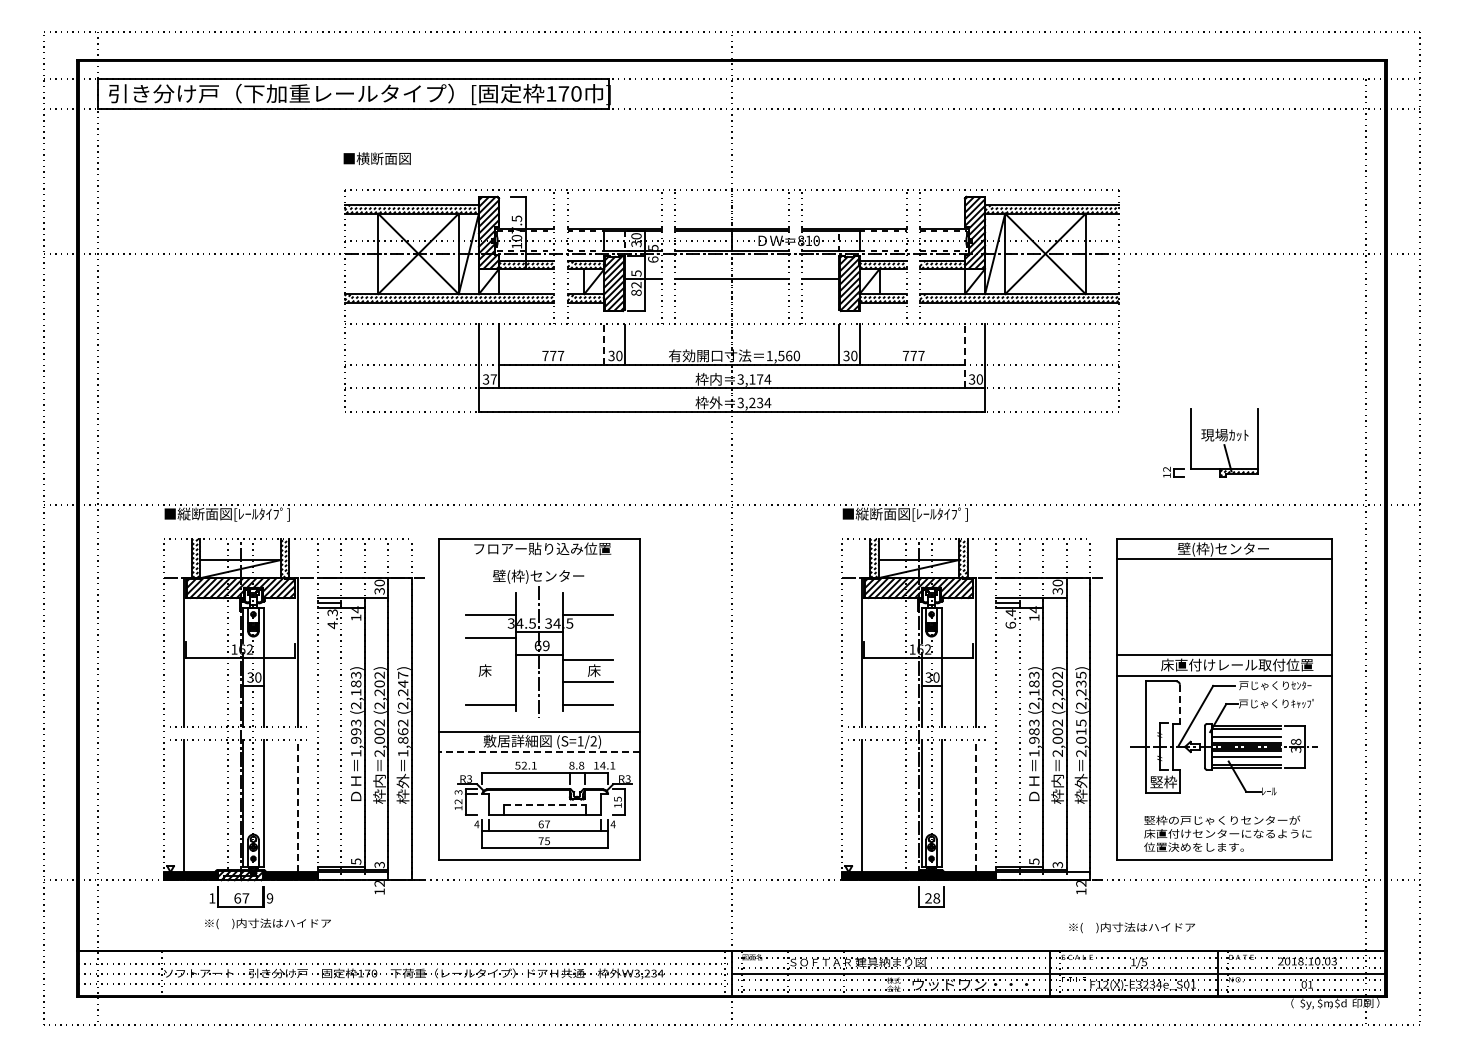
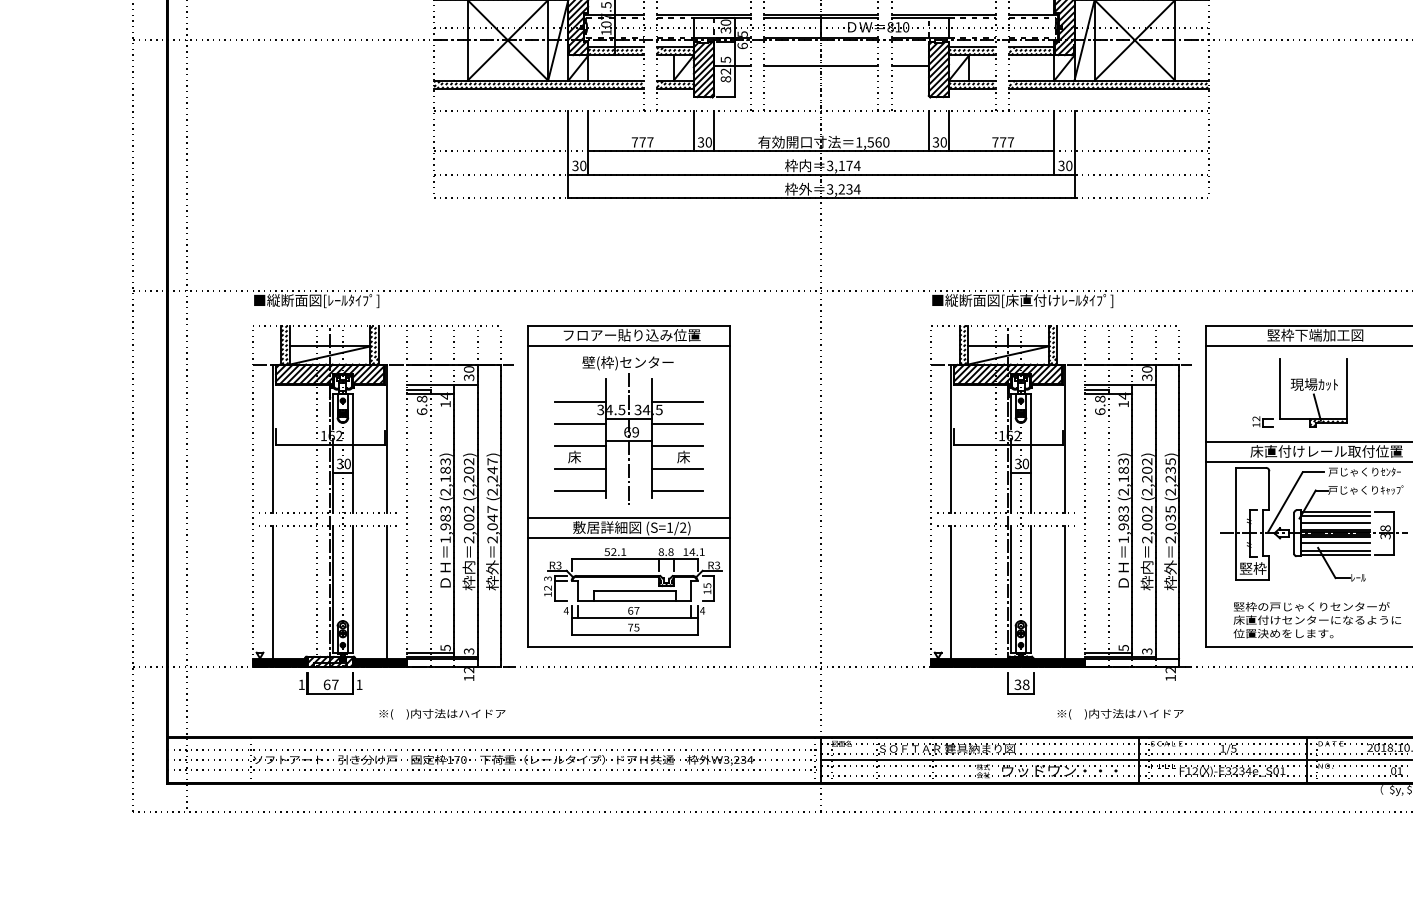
line: (604, 344) -> (693, 130), dashed -> solid
line: (964, 356) -> (1053, 142), dashed -> solid
text: (493, 379) -> (582, 165), 37 -> 30
part: (1210, 442) -> (1299, 391), moved
text: (969, 514) -> (1058, 300), ■縦断面図[ﾚｰﾙﾀｲﾌﾟ] -> ■縦断面図[床直付けﾚｰﾙﾀｲﾌﾟ]
text: (1225, 549) -> (1314, 335), 壁(枠)センター -> 竪枠下端加工図
line: (539, 559) -> (628, 345), added
text: (1010, 612) -> (1099, 398), 6.4 -> 6.8
text: (332, 619) -> (421, 405), 4.3 -> 6.8
line: (587, 637) -> (676, 423), added
line: (490, 660) -> (579, 446), added
line: (490, 682) -> (579, 468), added
line: (1179, 704) -> (1268, 490), dashed -> solid
text: (356, 731) -> (445, 517), 1,993 -> 1,983
text: (1081, 731) -> (1170, 517), 2,015 -> 2,035
text: (403, 737) -> (492, 523), 1,862 -> 2,047
line: (539, 751) -> (628, 537), dashed -> solid
line: (545, 804) -> (634, 590), dashed -> solid
line: (297, 805) -> (386, 591), dashed -> solid
line: (975, 805) -> (1064, 591), dashed -> solid
text: (269, 898) -> (358, 684), 9 -> 1
text: (928, 898) -> (1017, 684), 28 -> 38
text: (267, 923) -> (441, 713), moved
text: (1131, 927) -> (1119, 713), moved

